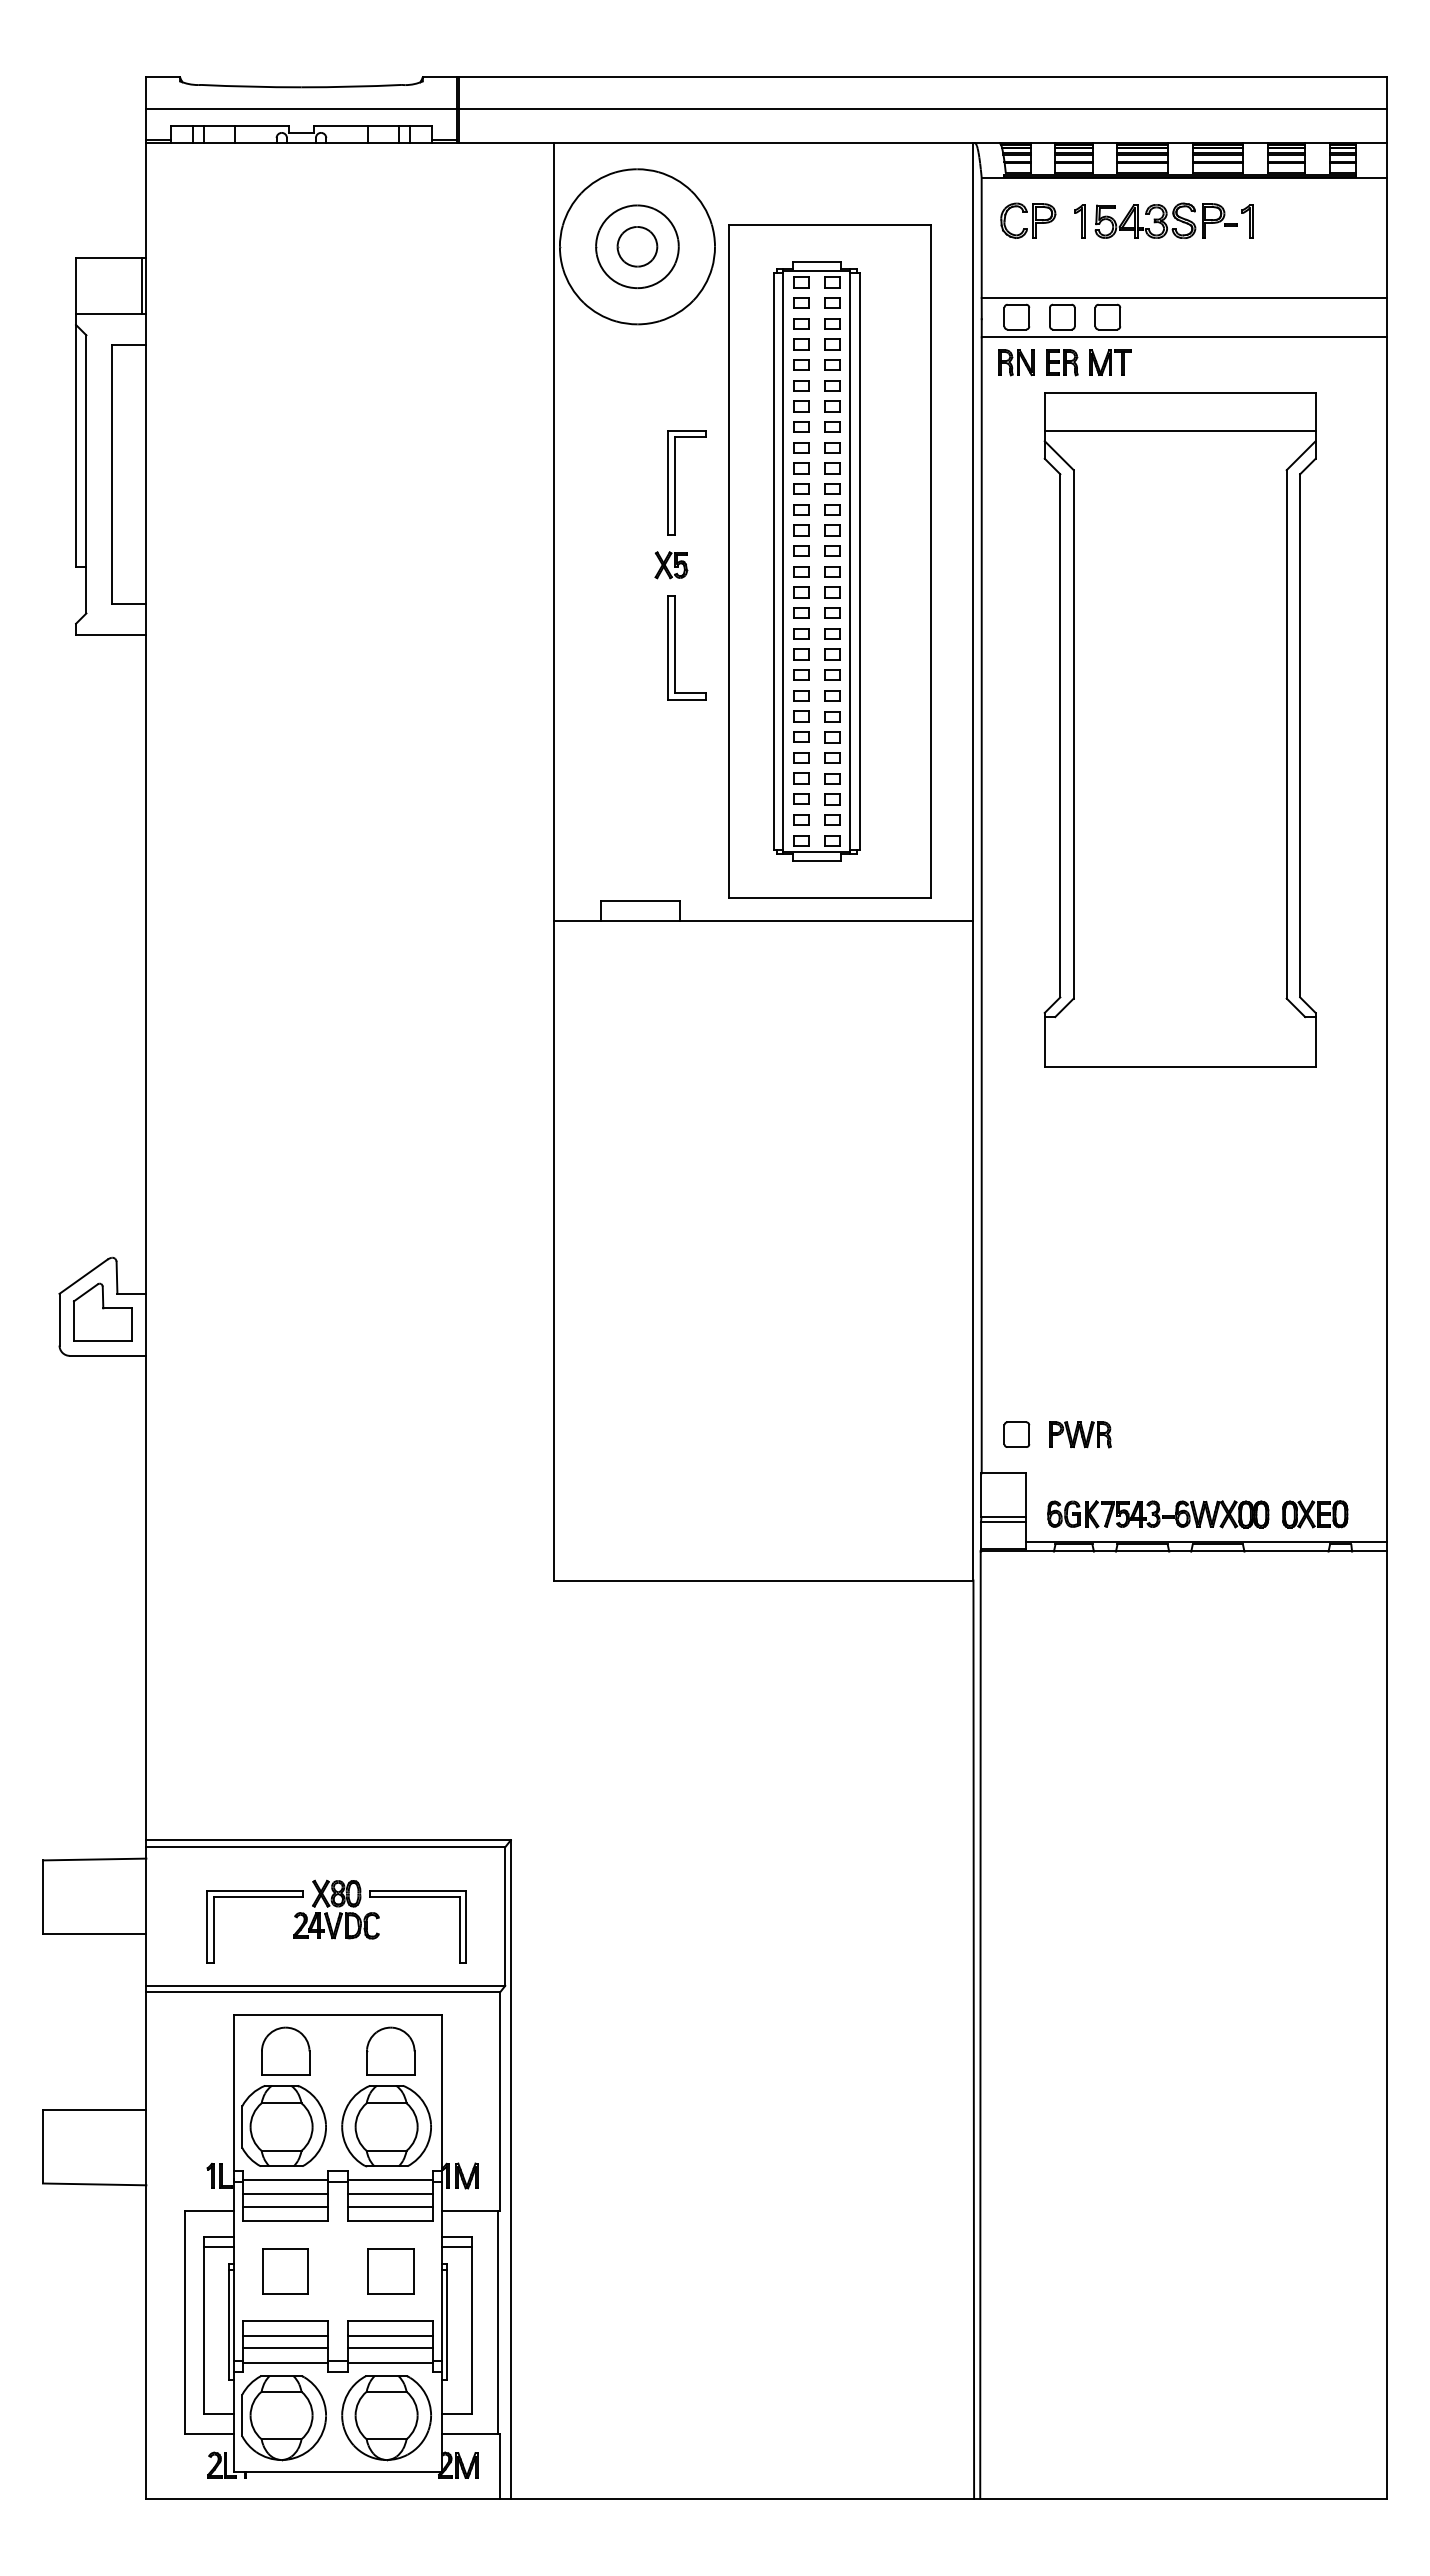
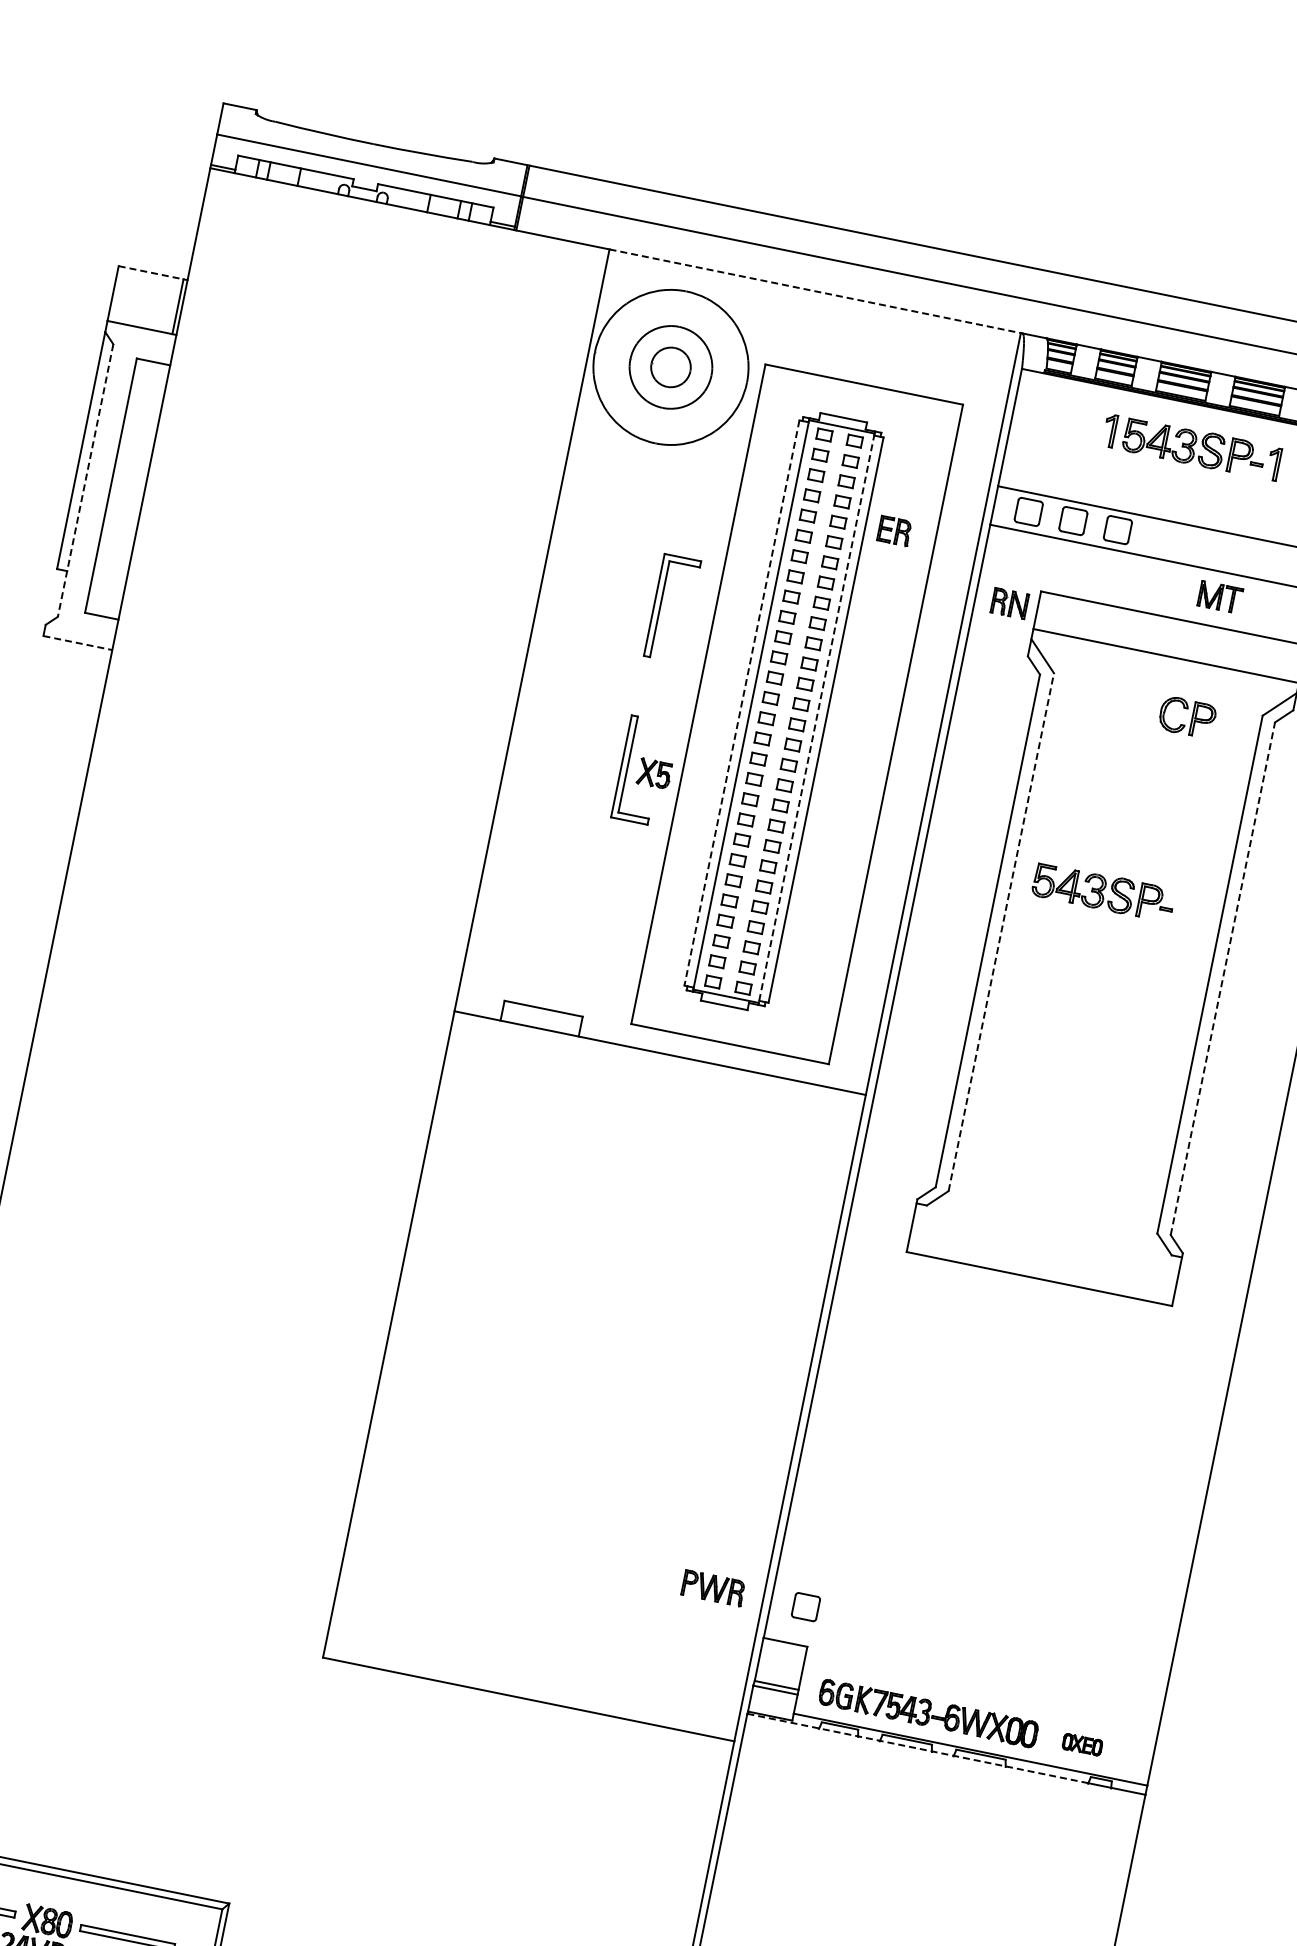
line: (763, 143) -> (815, 291), solid -> dashed
part: (1028, 220) -> (1187, 717), moved
line: (109, 257) -> (151, 272), solid -> dashed
part: (1016, 362) -> (1009, 603), moved
part: (1062, 362) -> (894, 531), moved
part: (1110, 362) -> (1220, 597), moved
line: (86, 474) -> (85, 480), solid -> dashed
line: (850, 561) -> (817, 718), solid -> dashed
line: (773, 562) -> (741, 703), solid -> dashed
part: (671, 565) -> (654, 774), moved
line: (111, 635) -> (78, 643), solid -> dashed
part: (1165, 674) -> (1103, 891), added
line: (1073, 733) -> (1001, 931), solid -> dashed
line: (1300, 735) -> (1223, 978), solid -> dashed
part: (1080, 1434) -> (713, 1588), moved
part: (1315, 1514) -> (1082, 1744), size x0.6
line: (1154, 1550) -> (917, 1748), solid -> dashed

